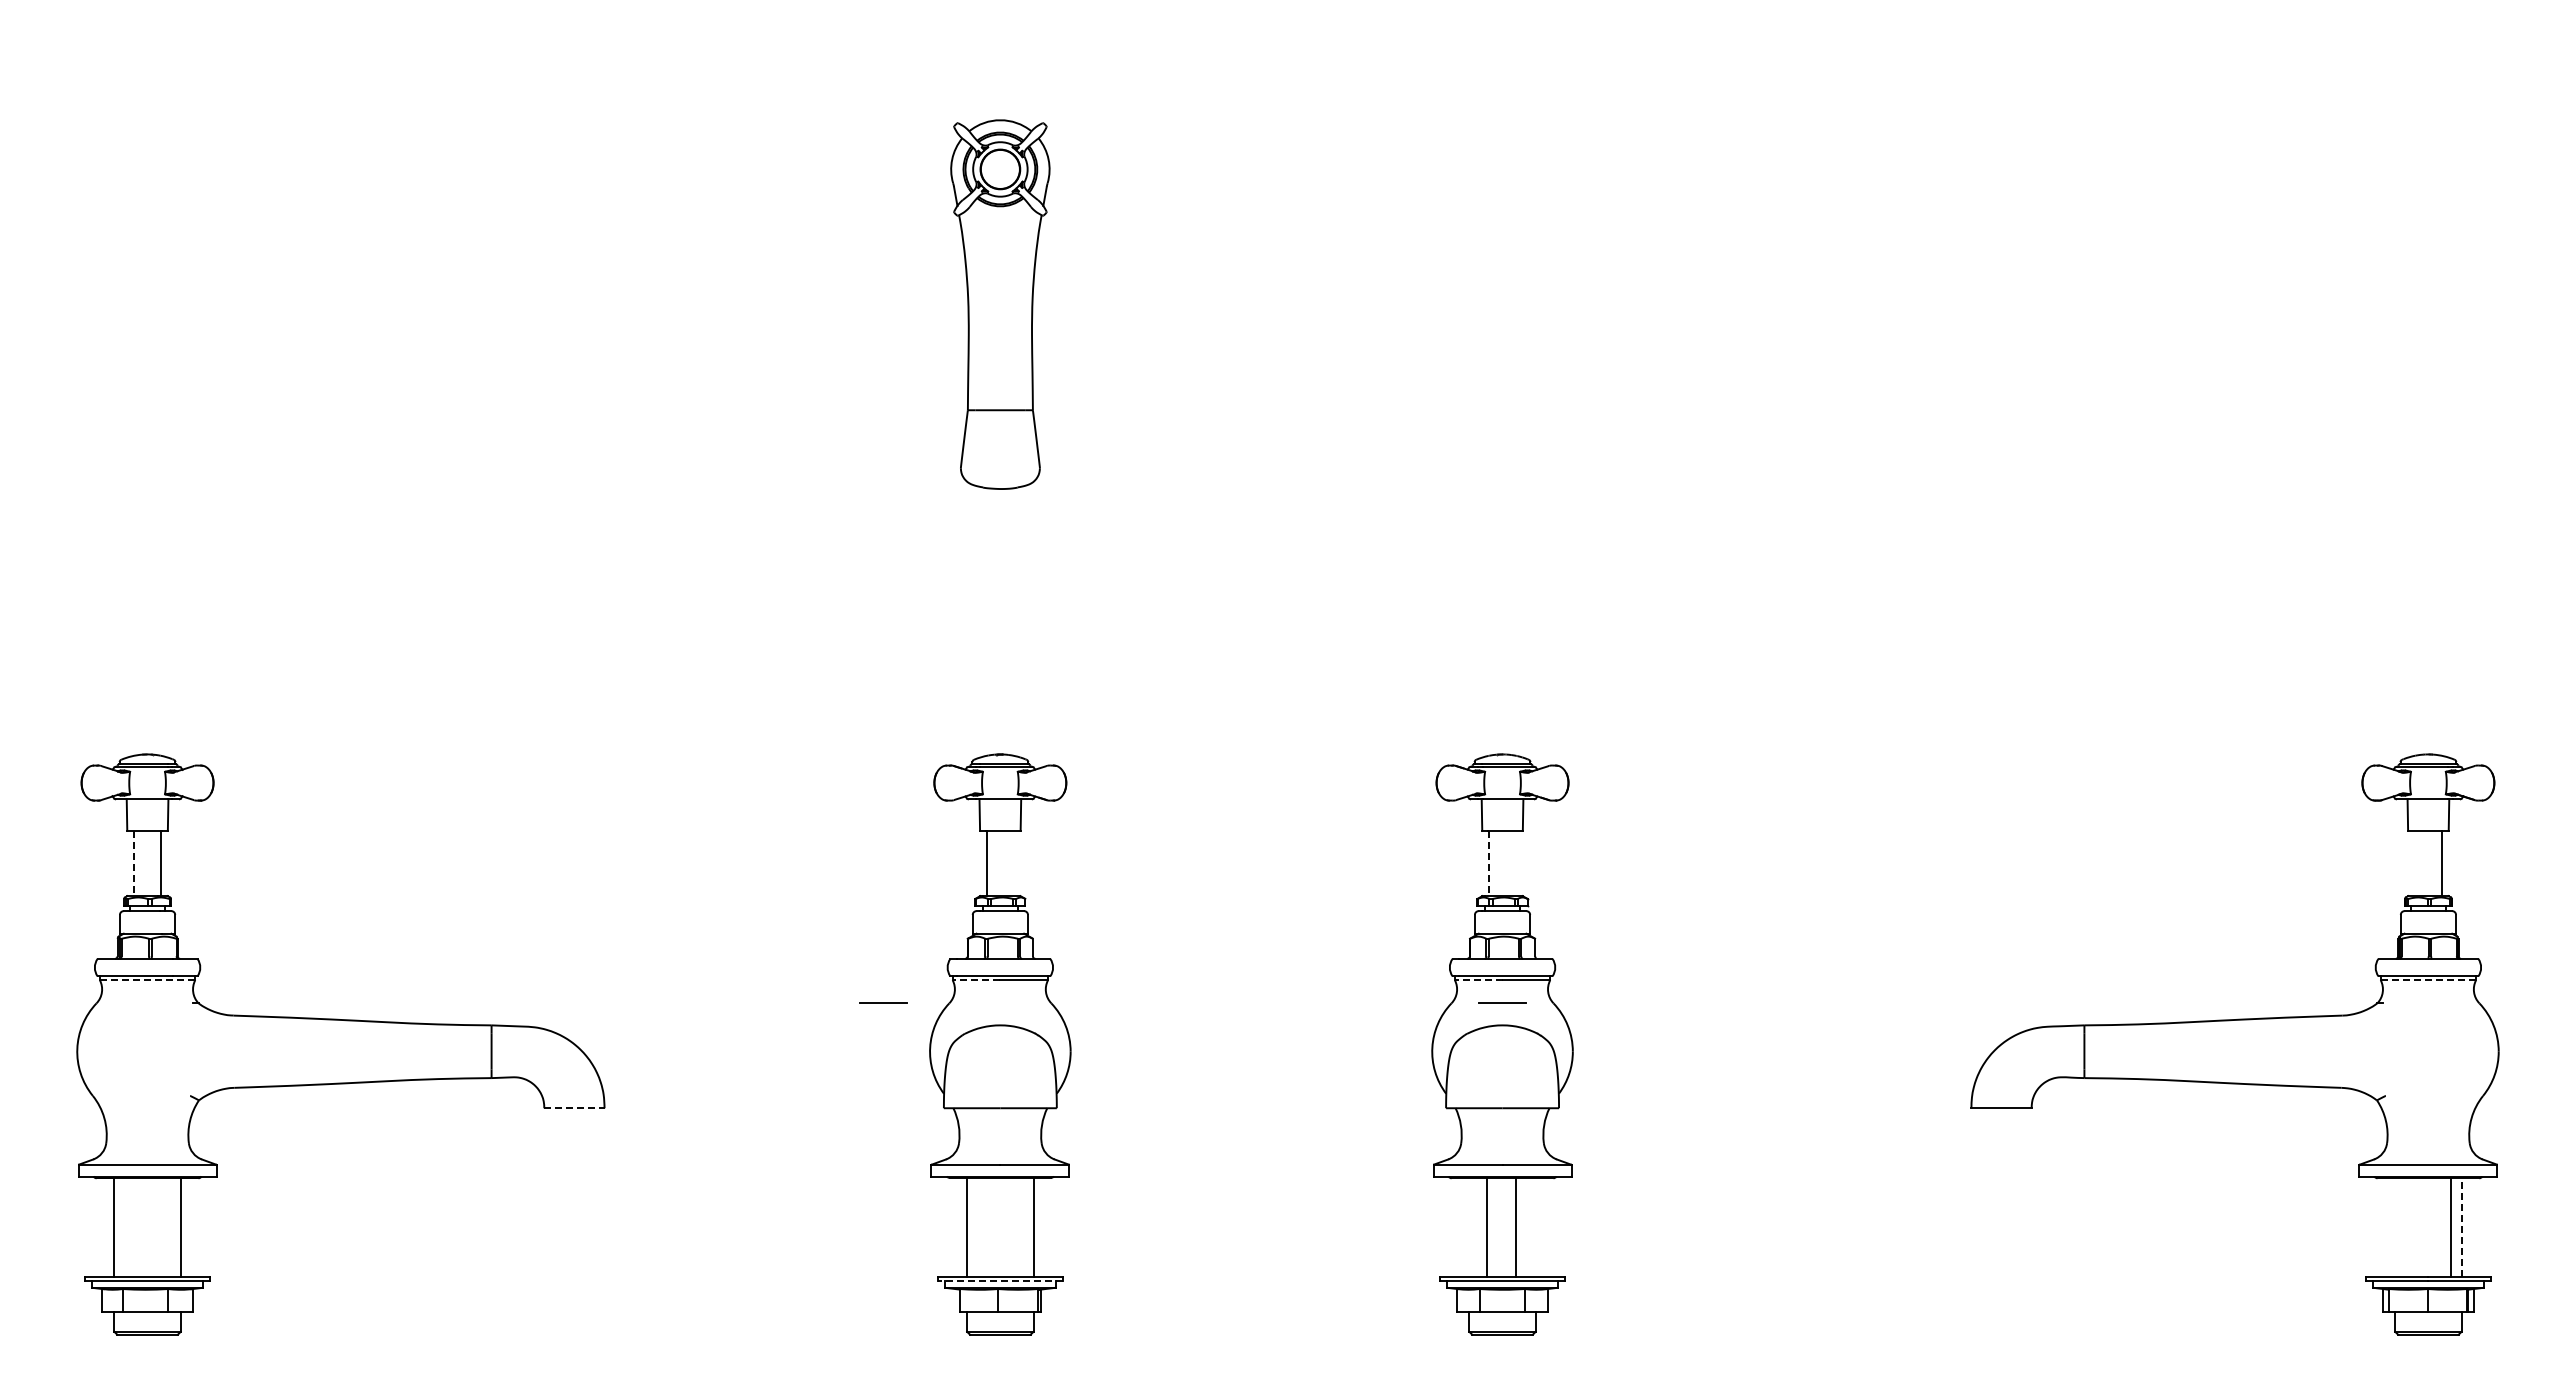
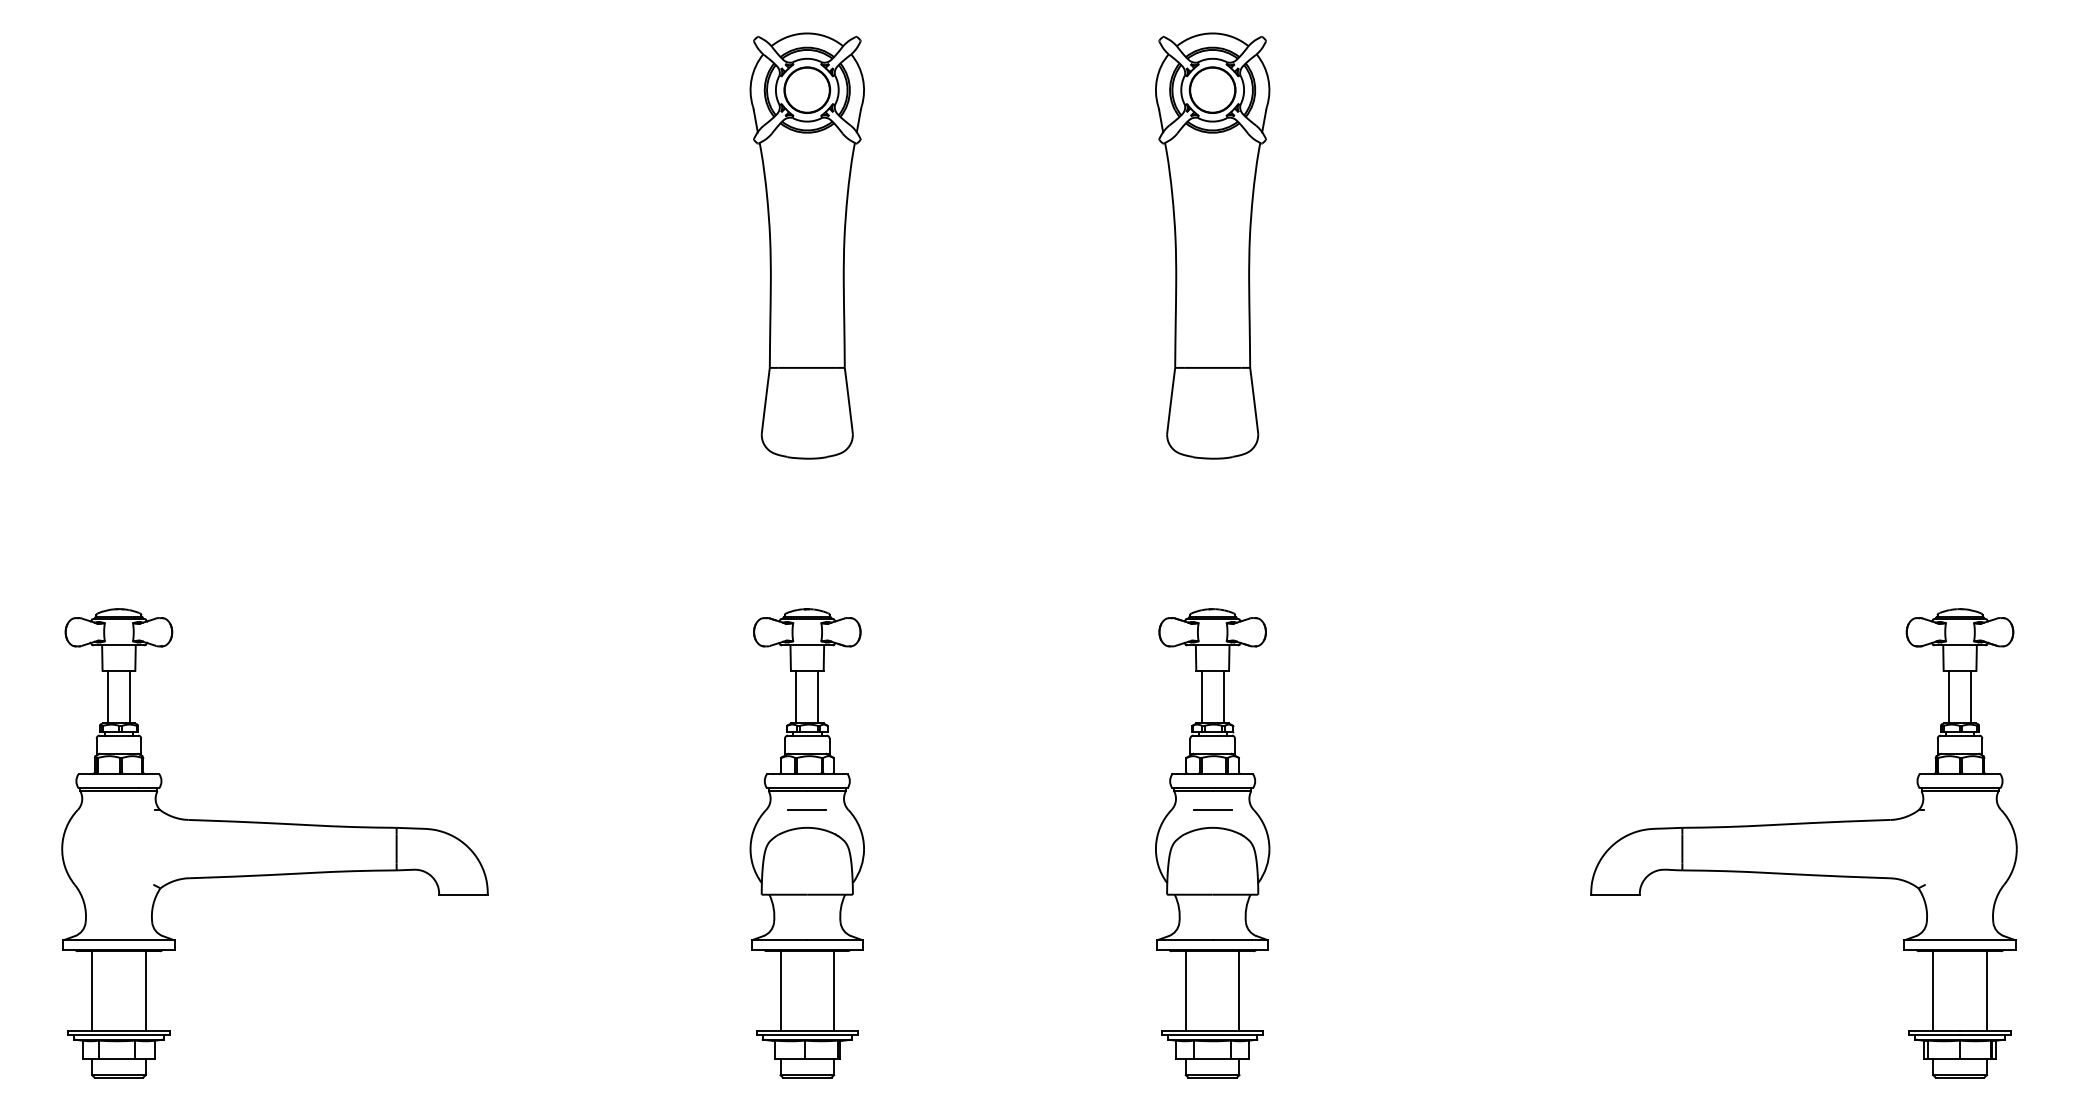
part: (1000, 304) -> (807, 245), size x1.43
part: (1502, 304) -> (1212, 245), added
line: (133, 863) -> (107, 697), dashed -> solid
line: (1014, 863) -> (818, 697), added
line: (1488, 863) -> (1201, 697), dashed -> solid
line: (1516, 863) -> (1223, 697), added
line: (2414, 863) -> (1948, 697), added
line: (147, 980) -> (118, 791), dashed -> solid
line: (976, 980) -> (788, 791), dashed -> solid
line: (1478, 980) -> (1193, 791), dashed -> solid
line: (2428, 980) -> (1960, 791), dashed -> solid
line: (883, 1002) -> (807, 809), moved
line: (574, 1108) -> (463, 894), dashed -> solid
line: (1486, 1227) -> (1239, 990), moved
line: (1516, 1227) -> (1186, 990), moved
line: (2451, 1227) -> (1933, 990), moved
line: (2461, 1227) -> (1986, 990), dashed -> solid
line: (1000, 1281) -> (807, 1034), dashed -> solid

